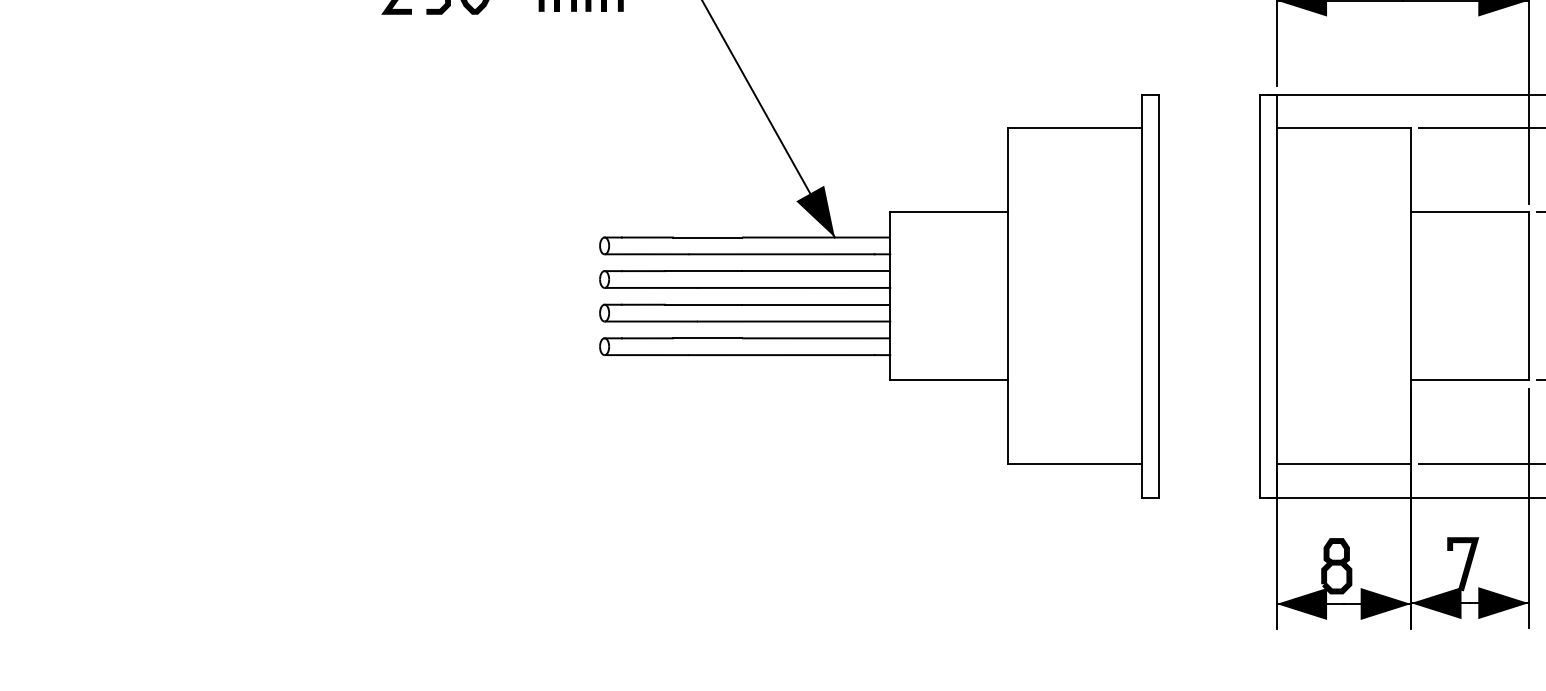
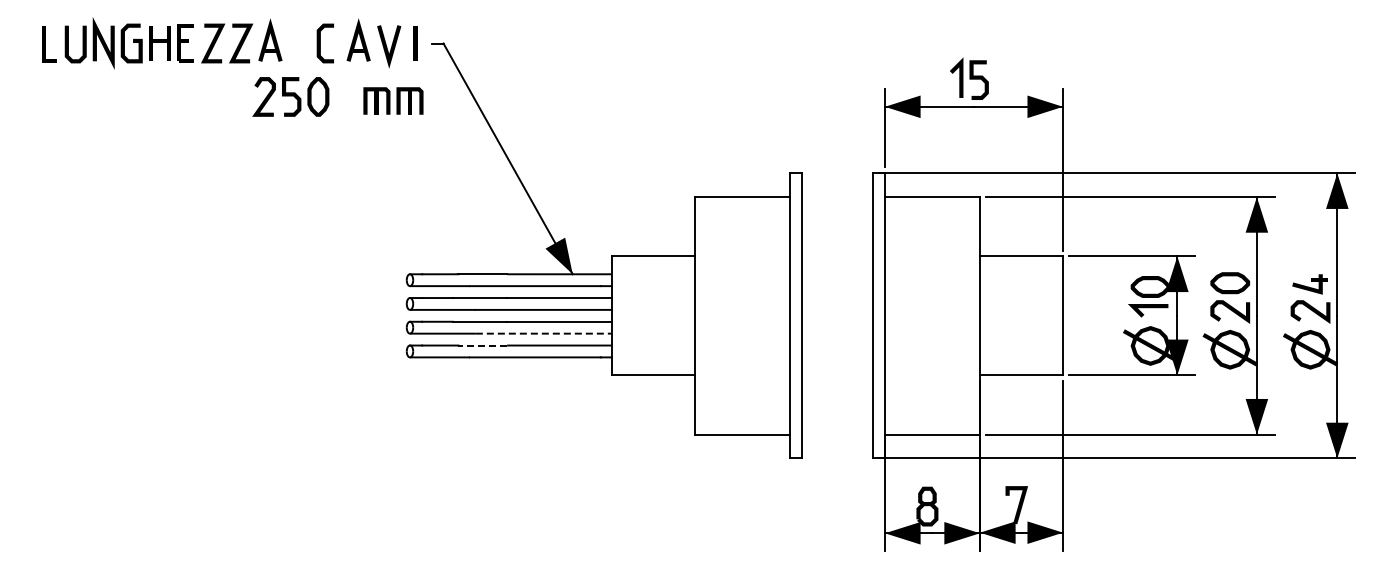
line: (794, 321) -> (544, 333), solid -> dashed
line: (707, 338) -> (482, 345), solid -> dashed

